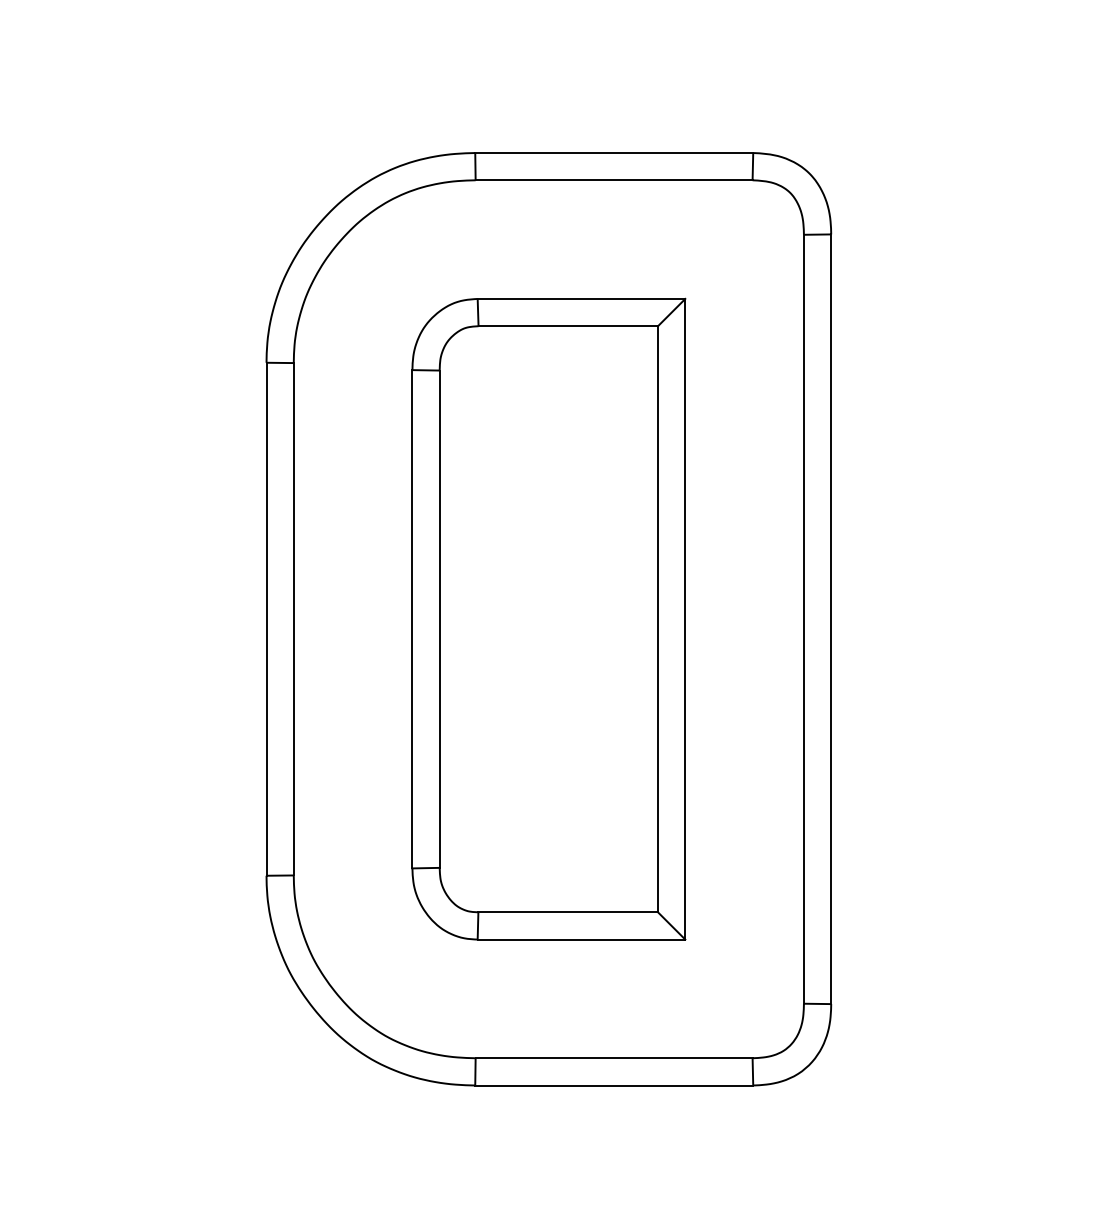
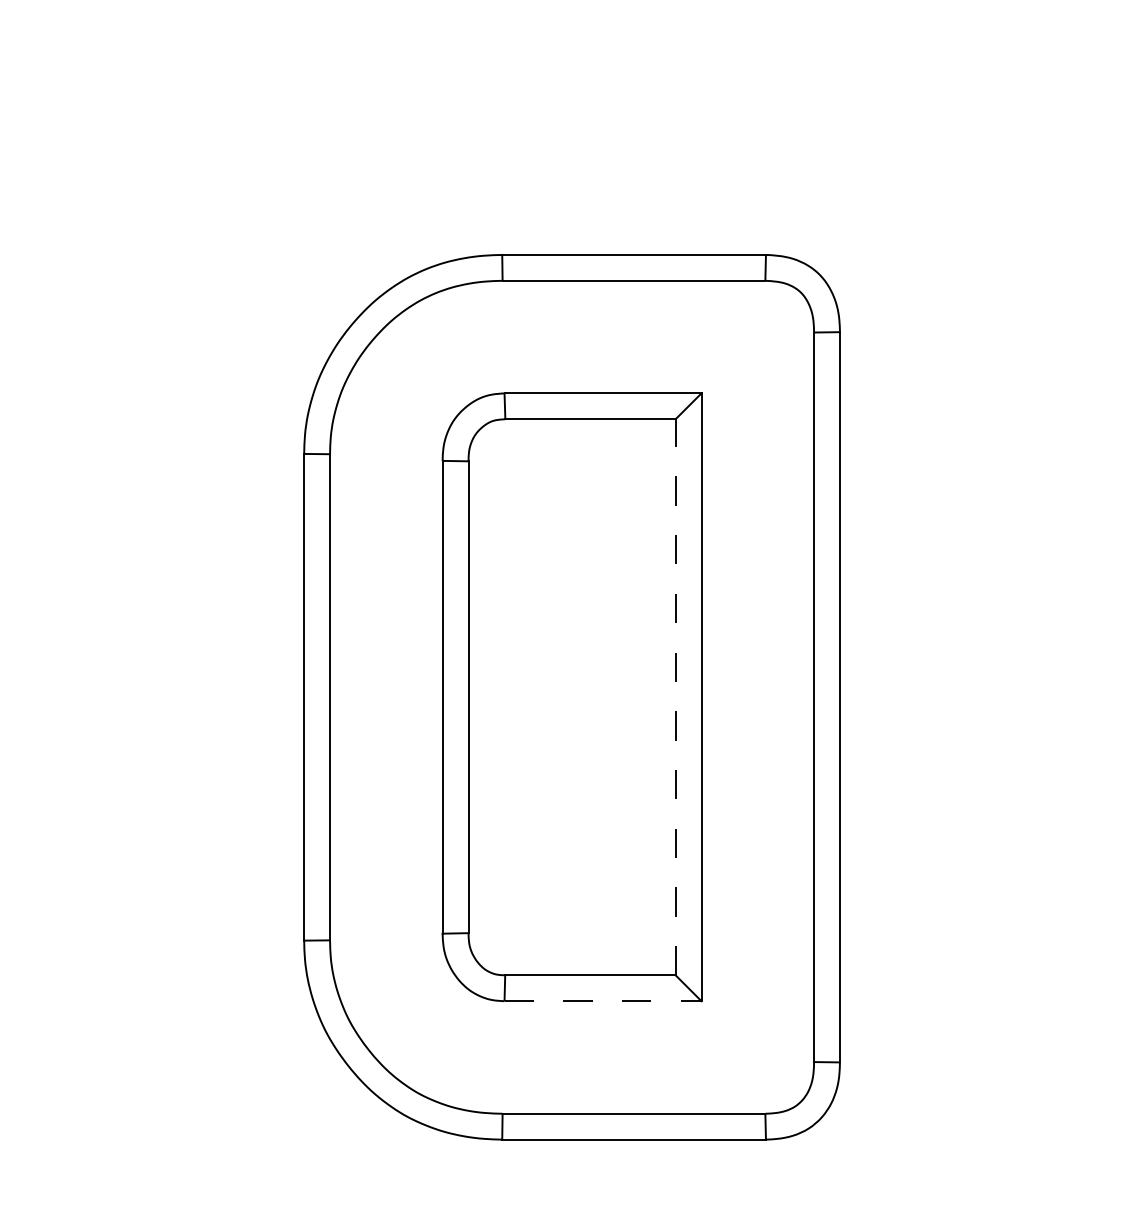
line: (657, 618) -> (675, 696), solid -> dashed
line: (581, 939) -> (603, 1001), solid -> dashed

